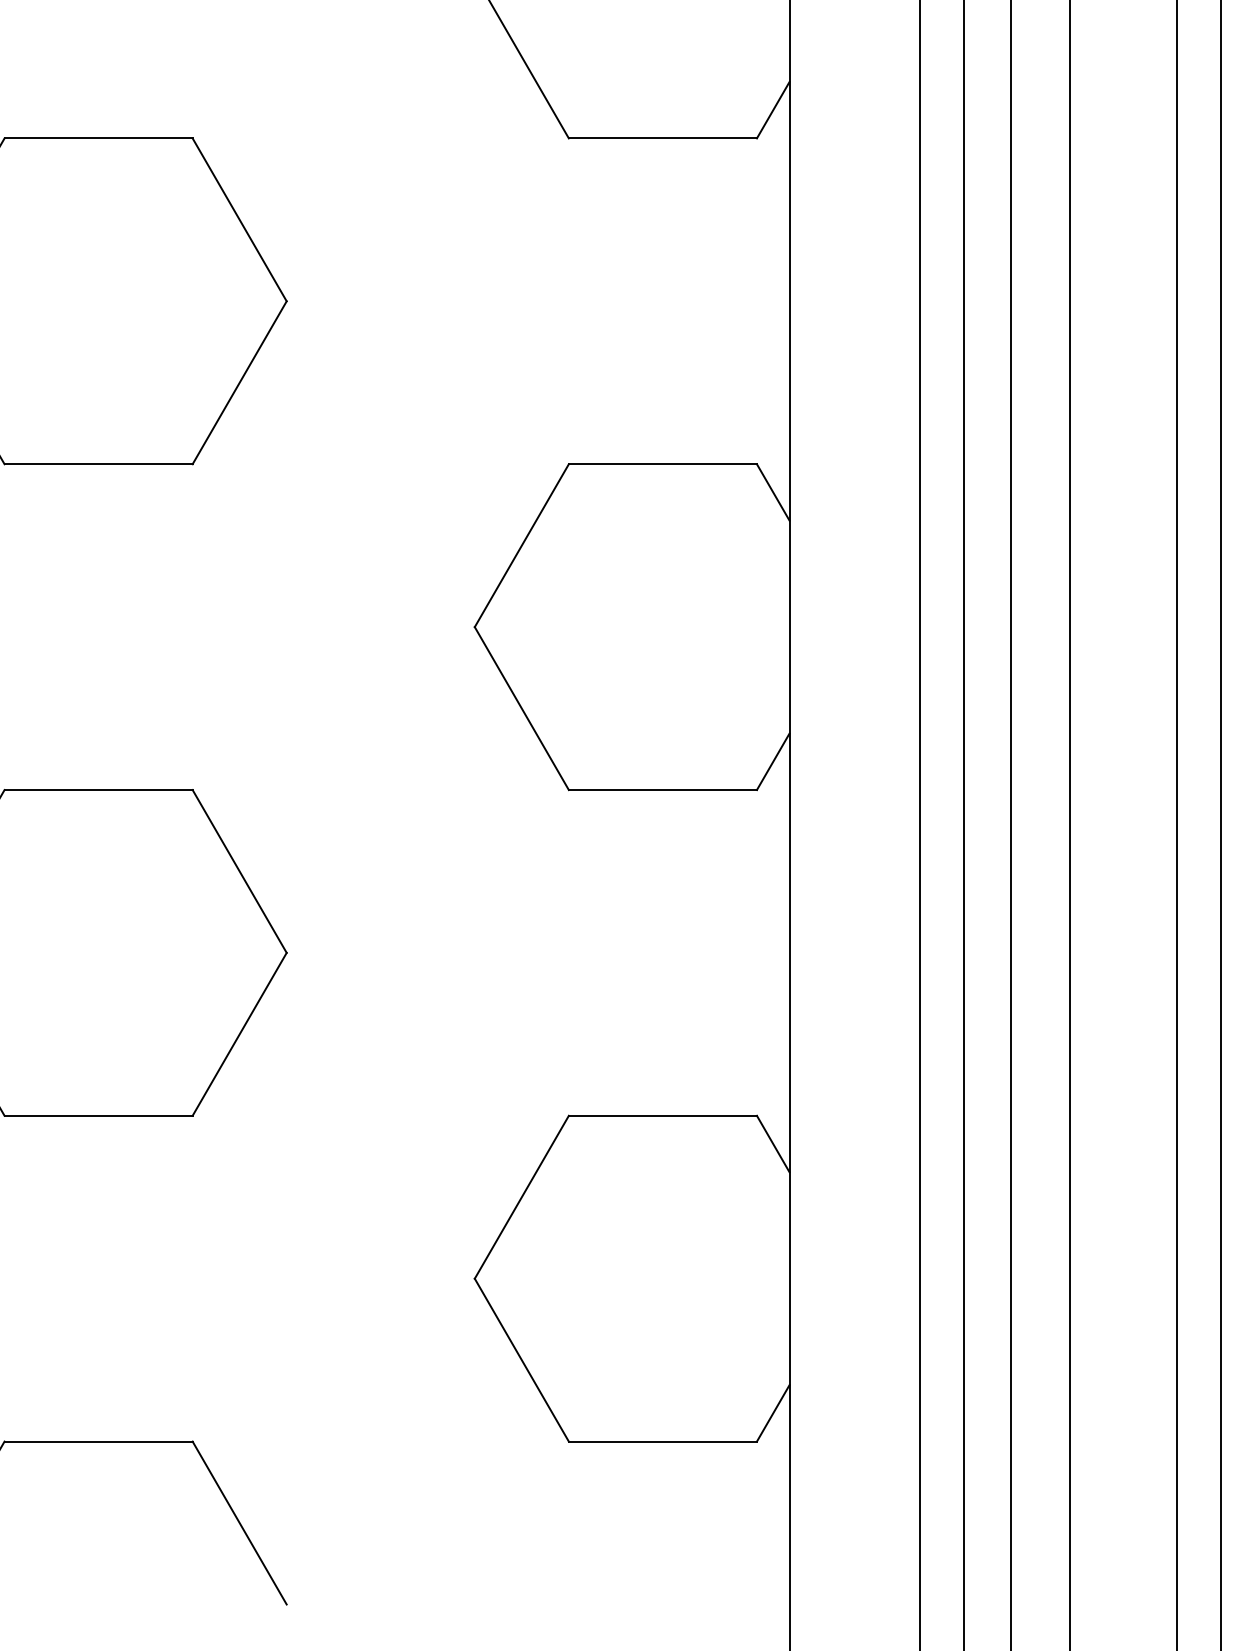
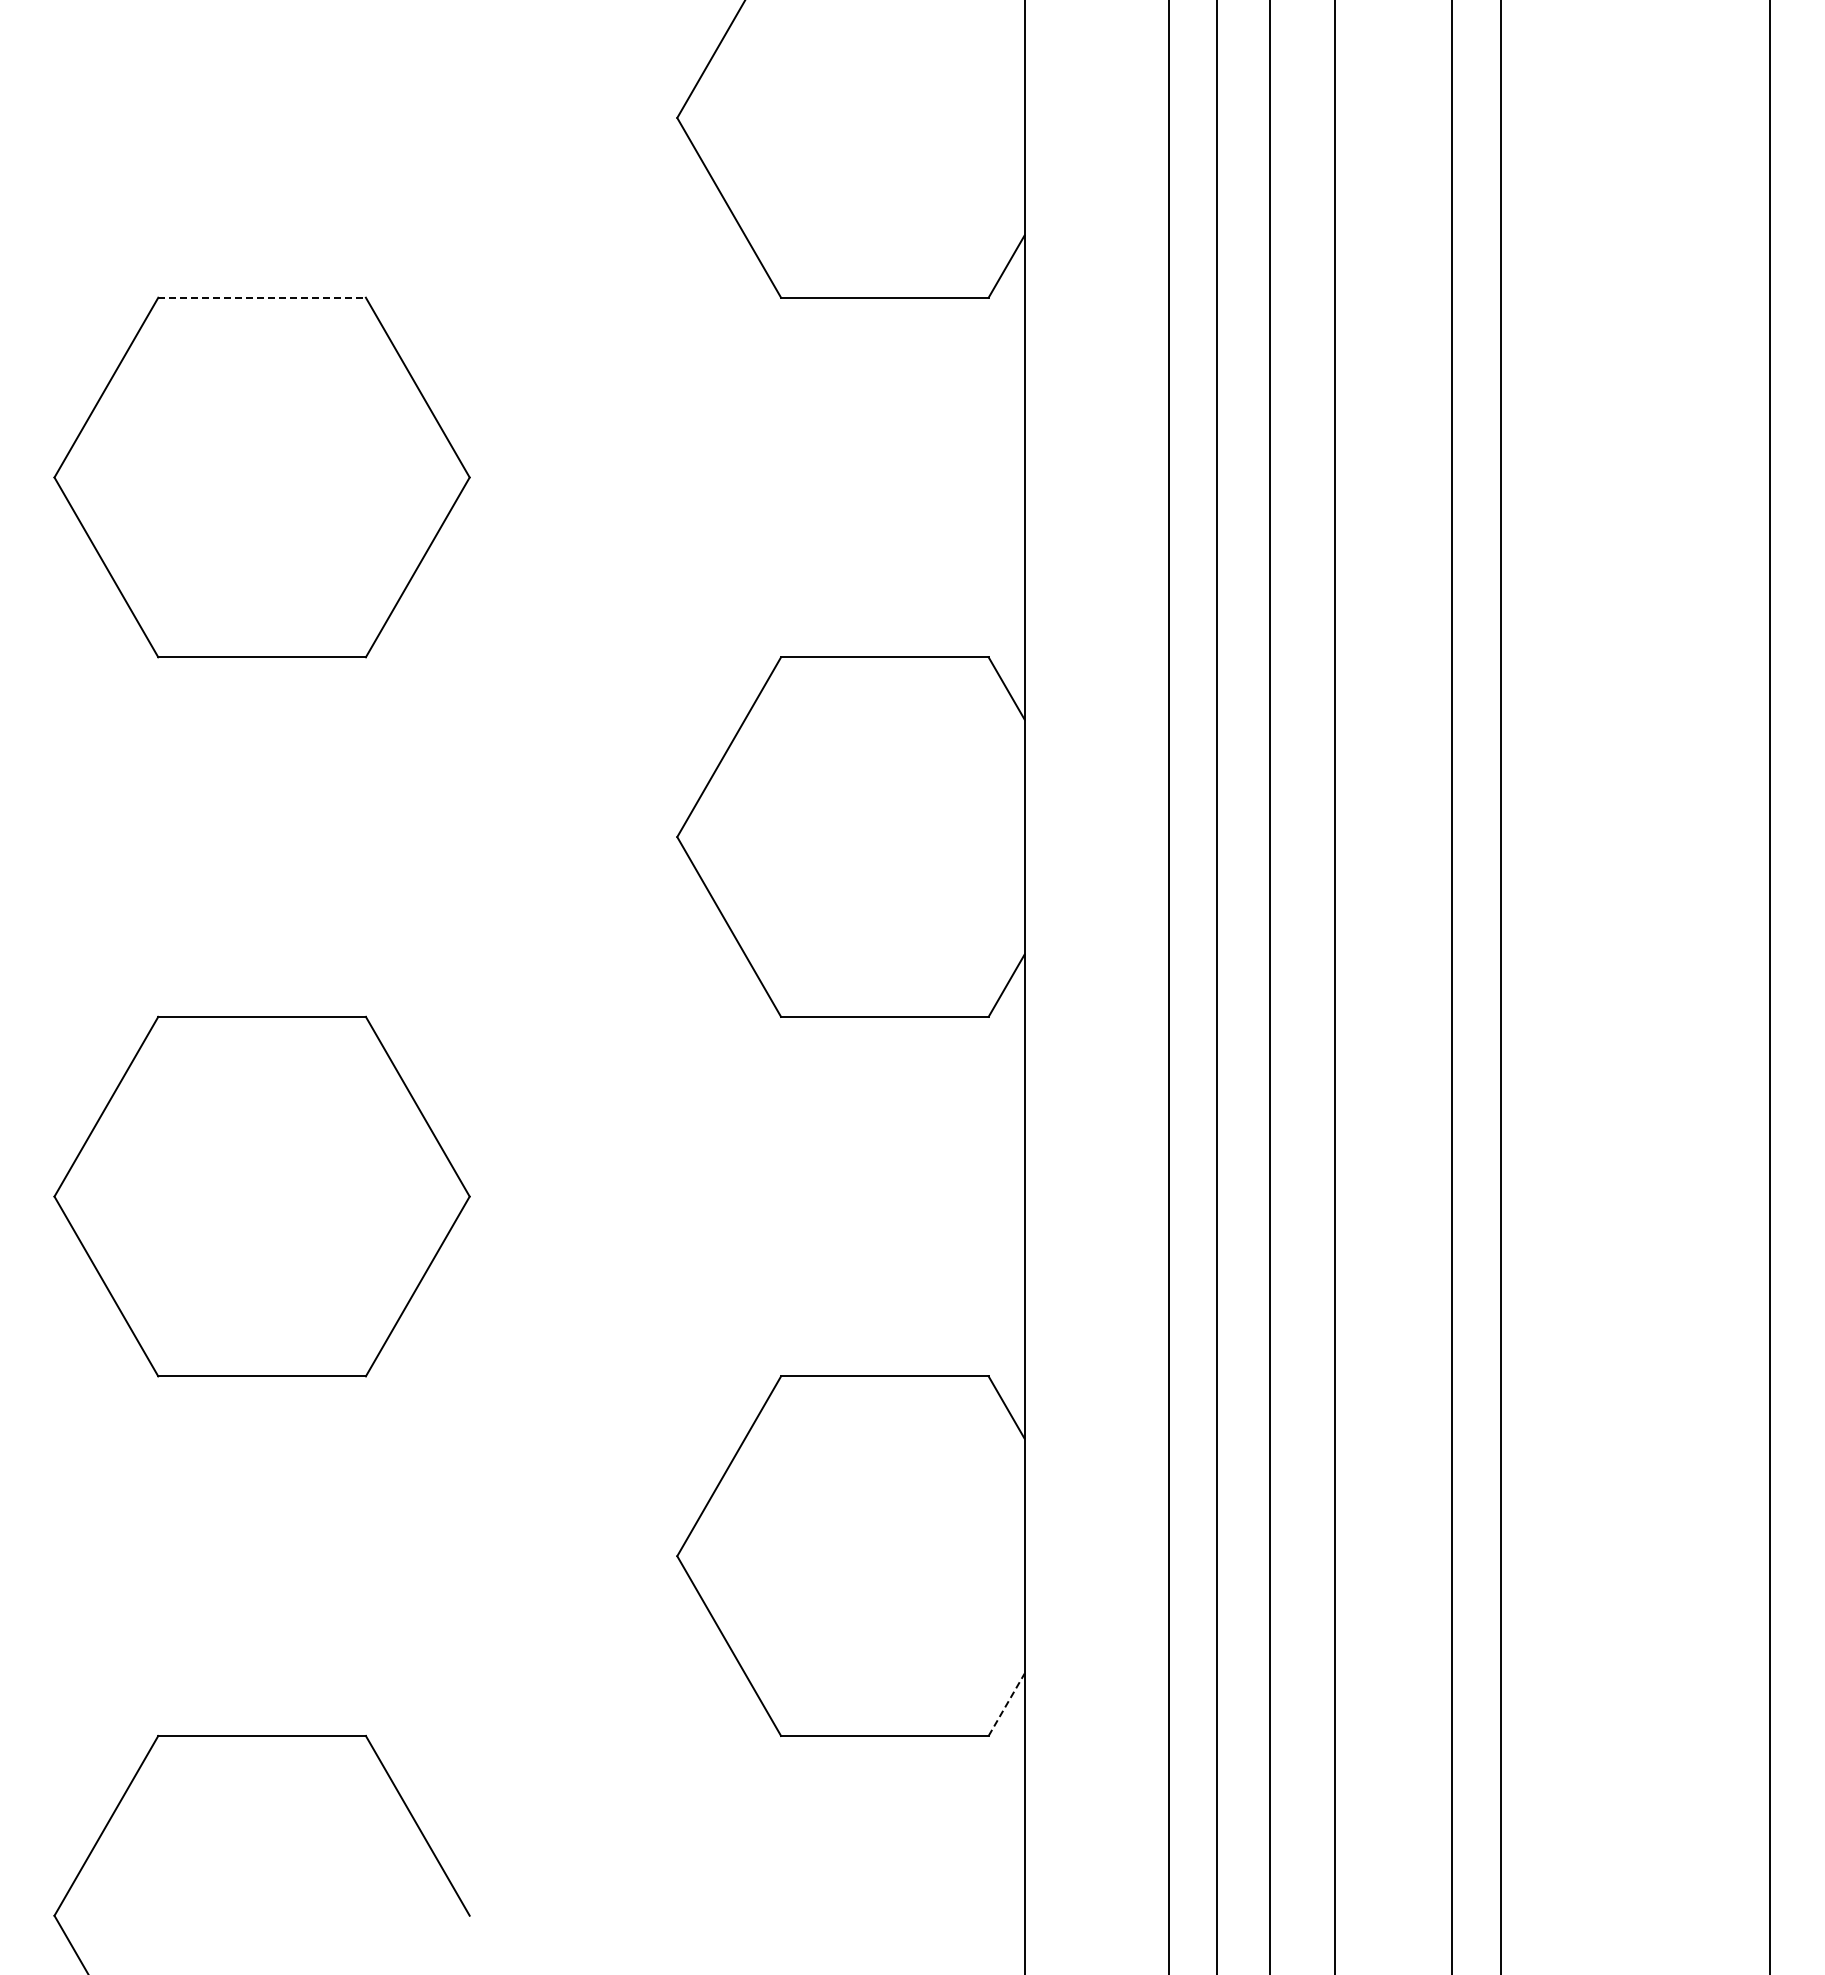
line: (98, 138) -> (262, 297), solid -> dashed
line: (773, 1413) -> (1006, 1704), solid -> dashed

